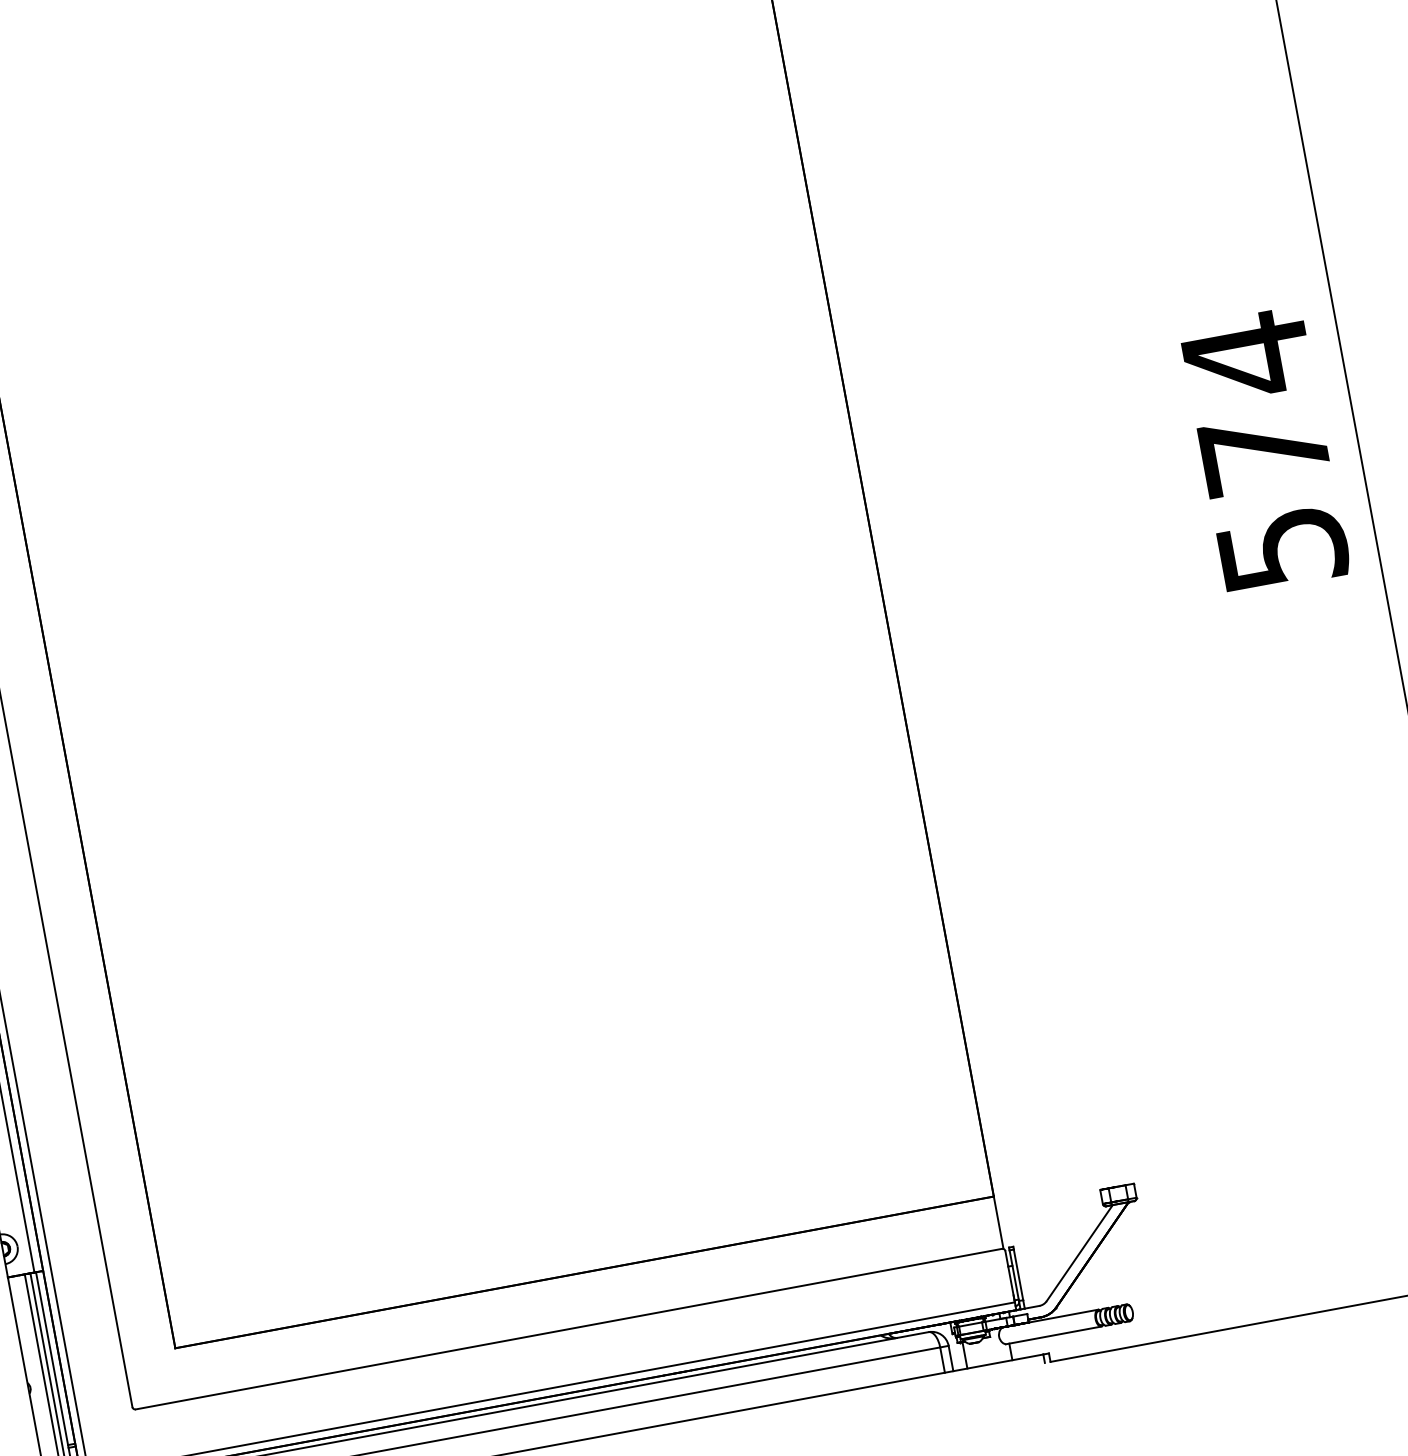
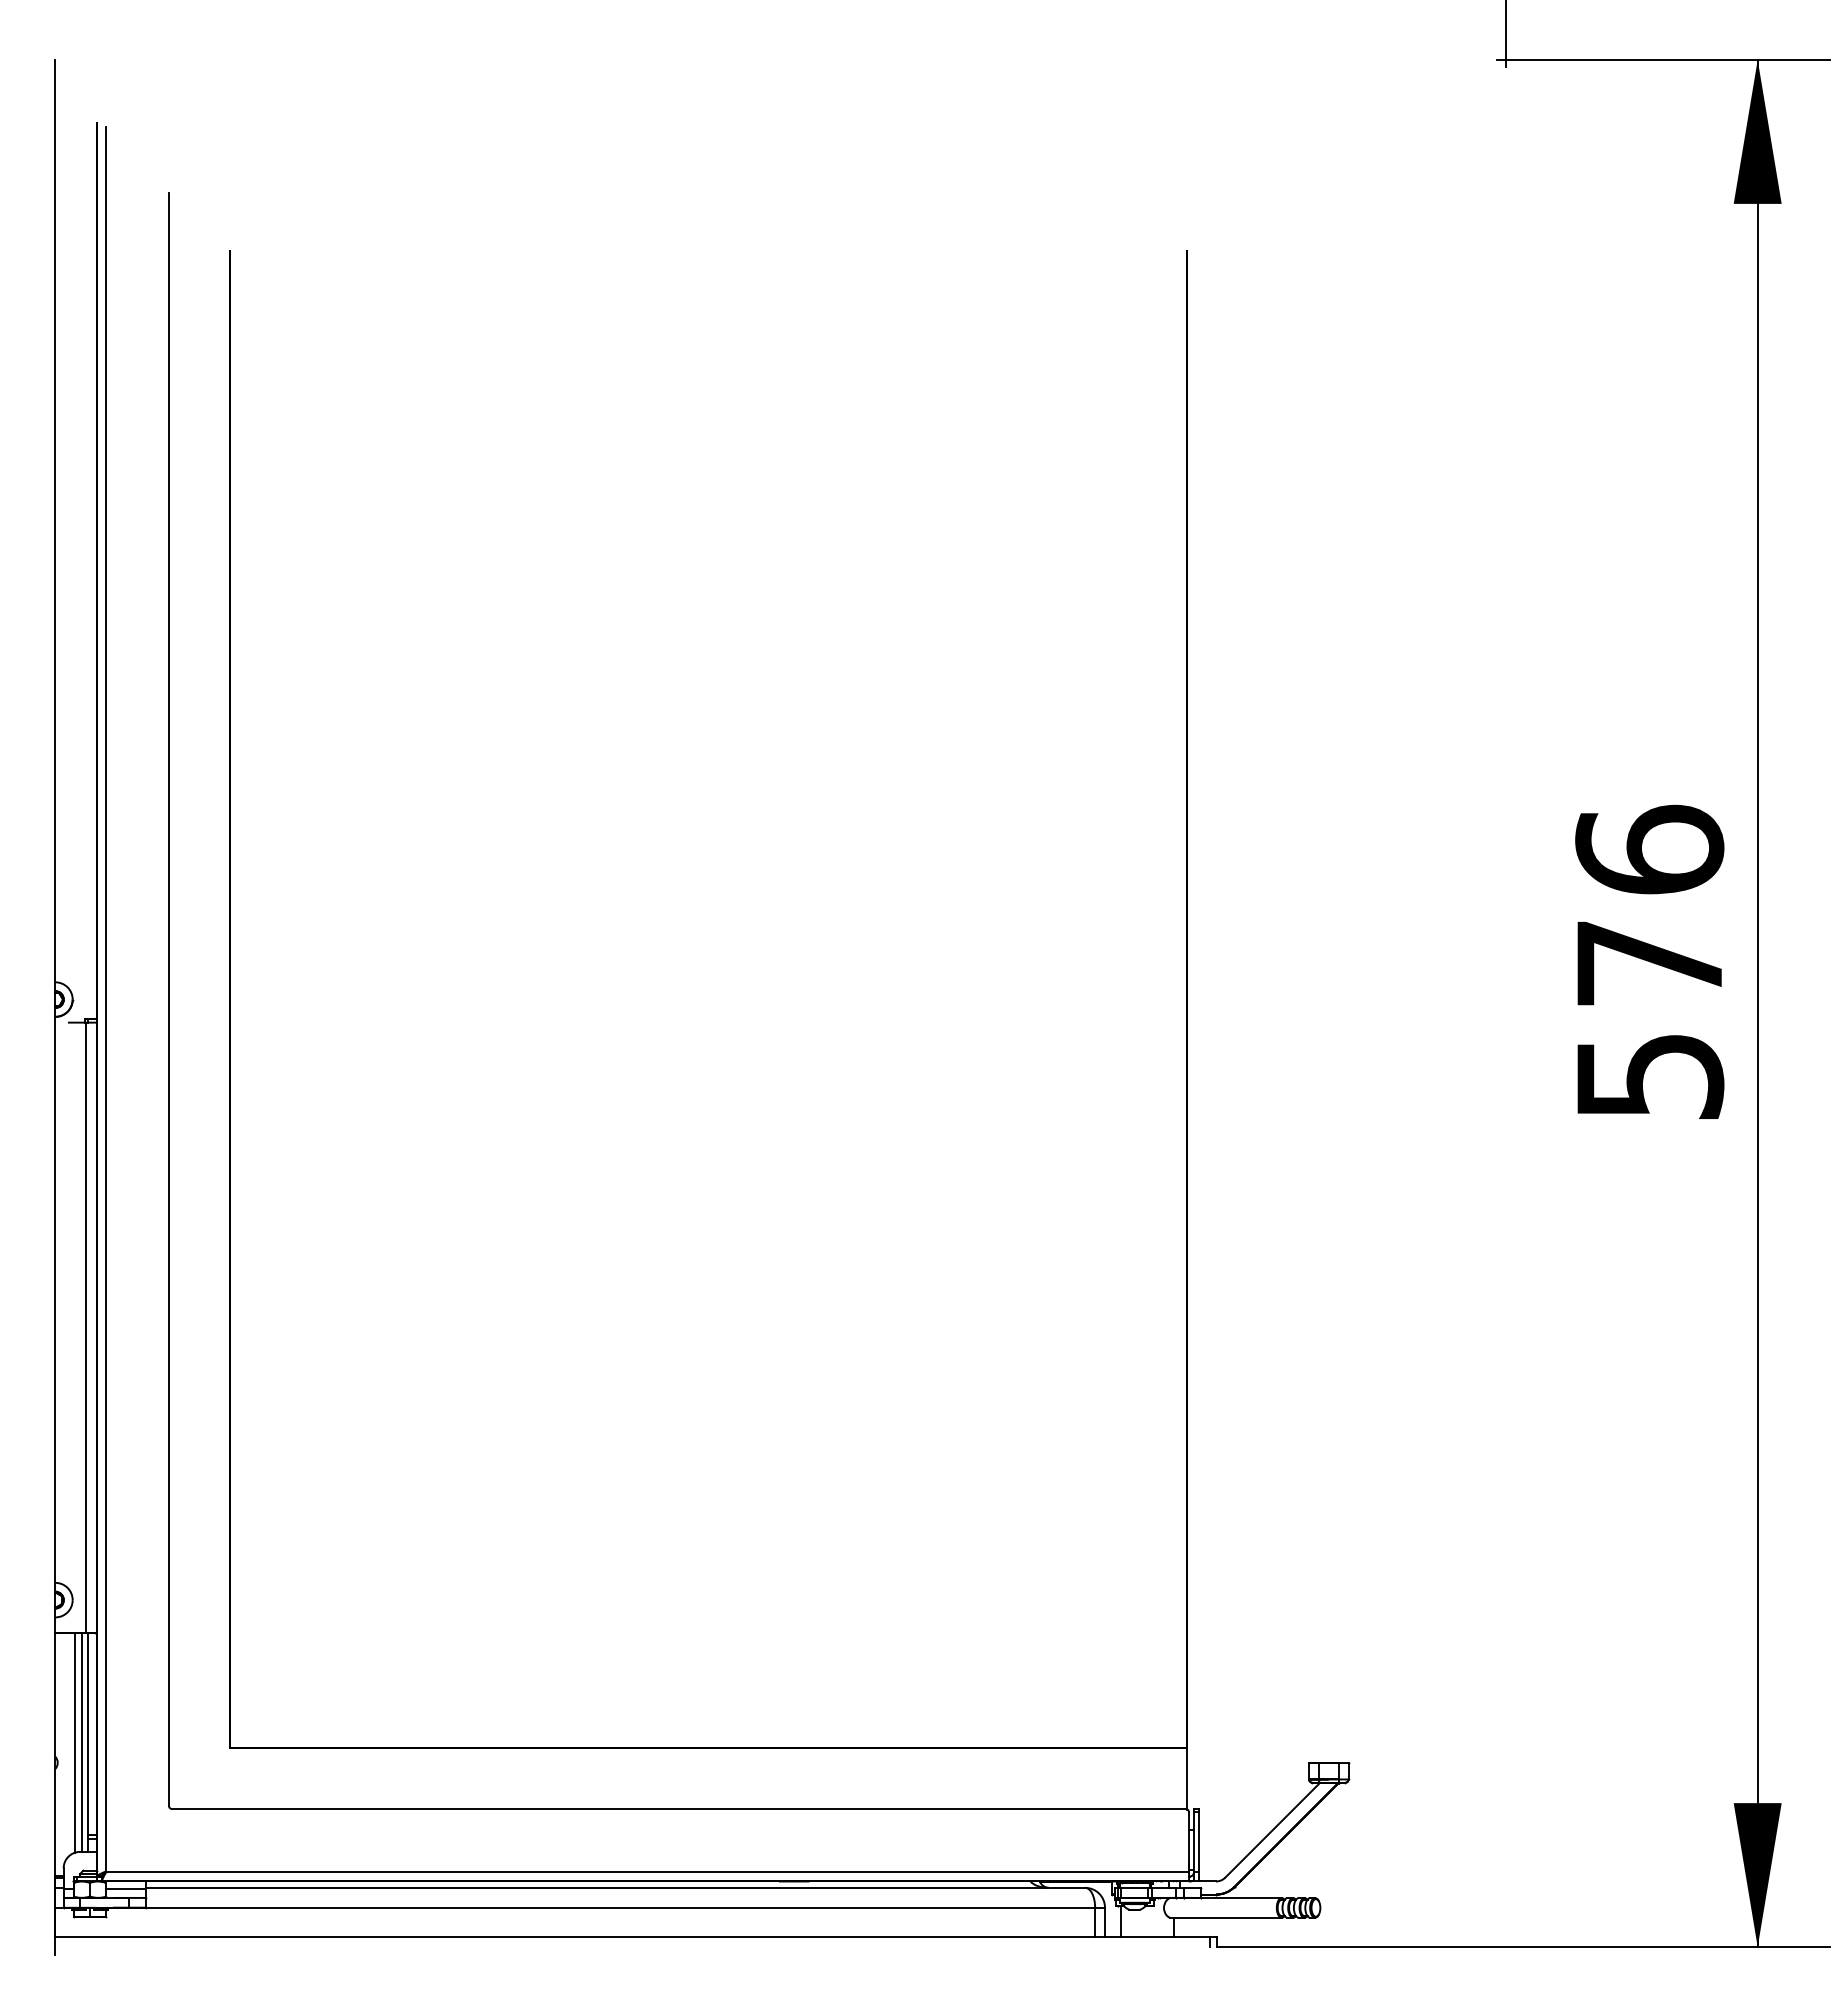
text: (1246, 356) -> (1649, 850), 574 -> 576

